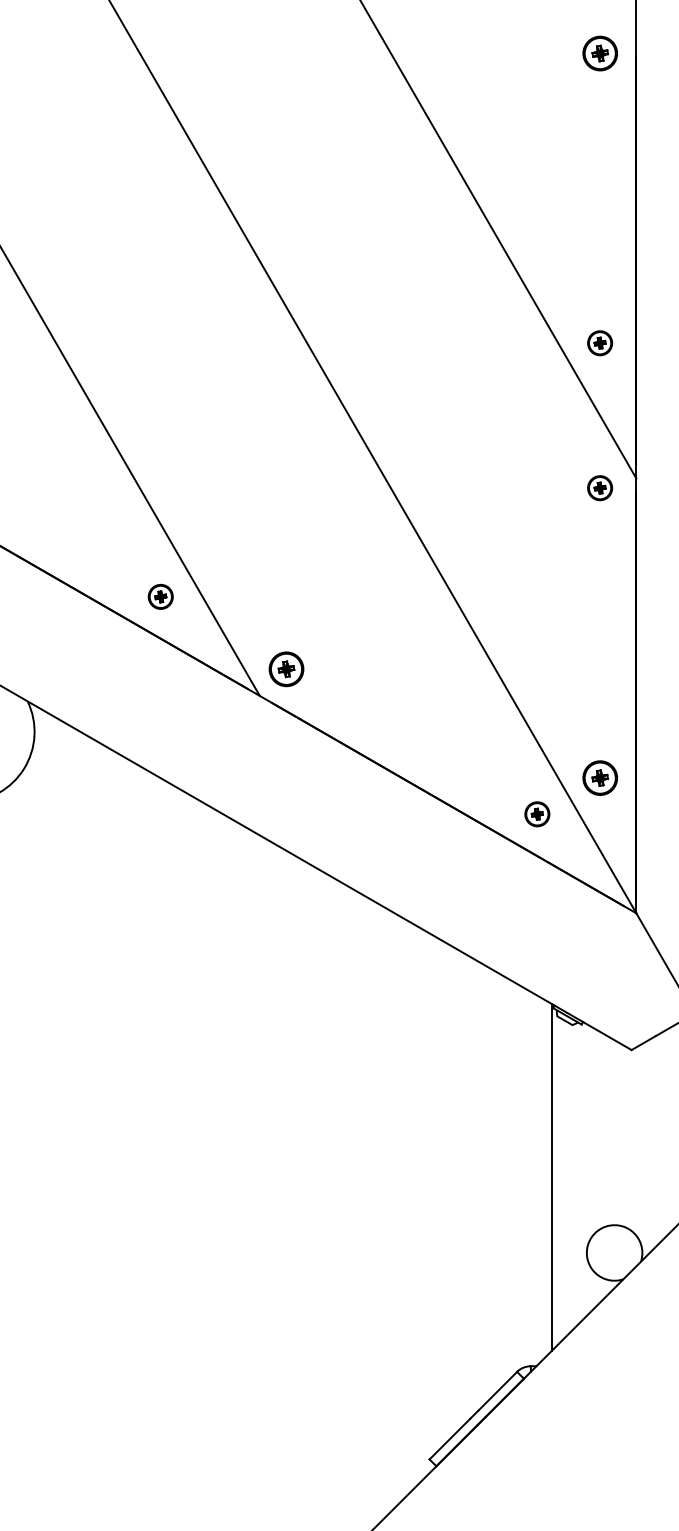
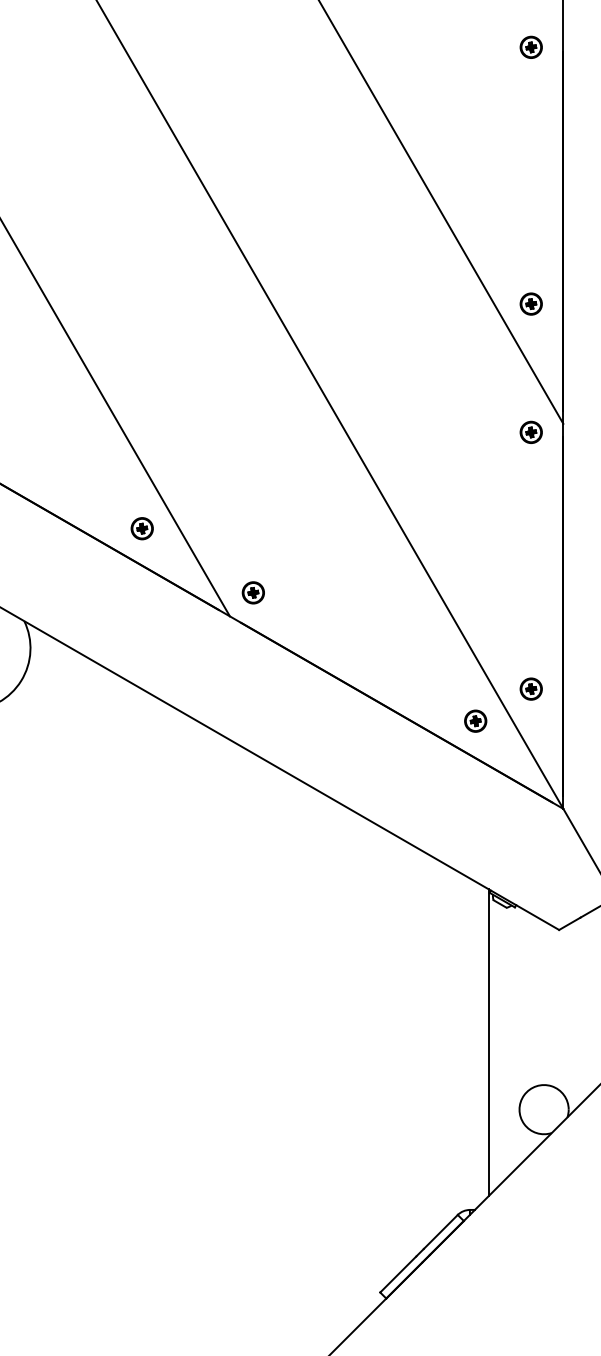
part: (599, 52) -> (530, 46), size x0.71
part: (285, 668) -> (252, 592), size x0.71
part: (599, 777) -> (530, 688), size x0.71

